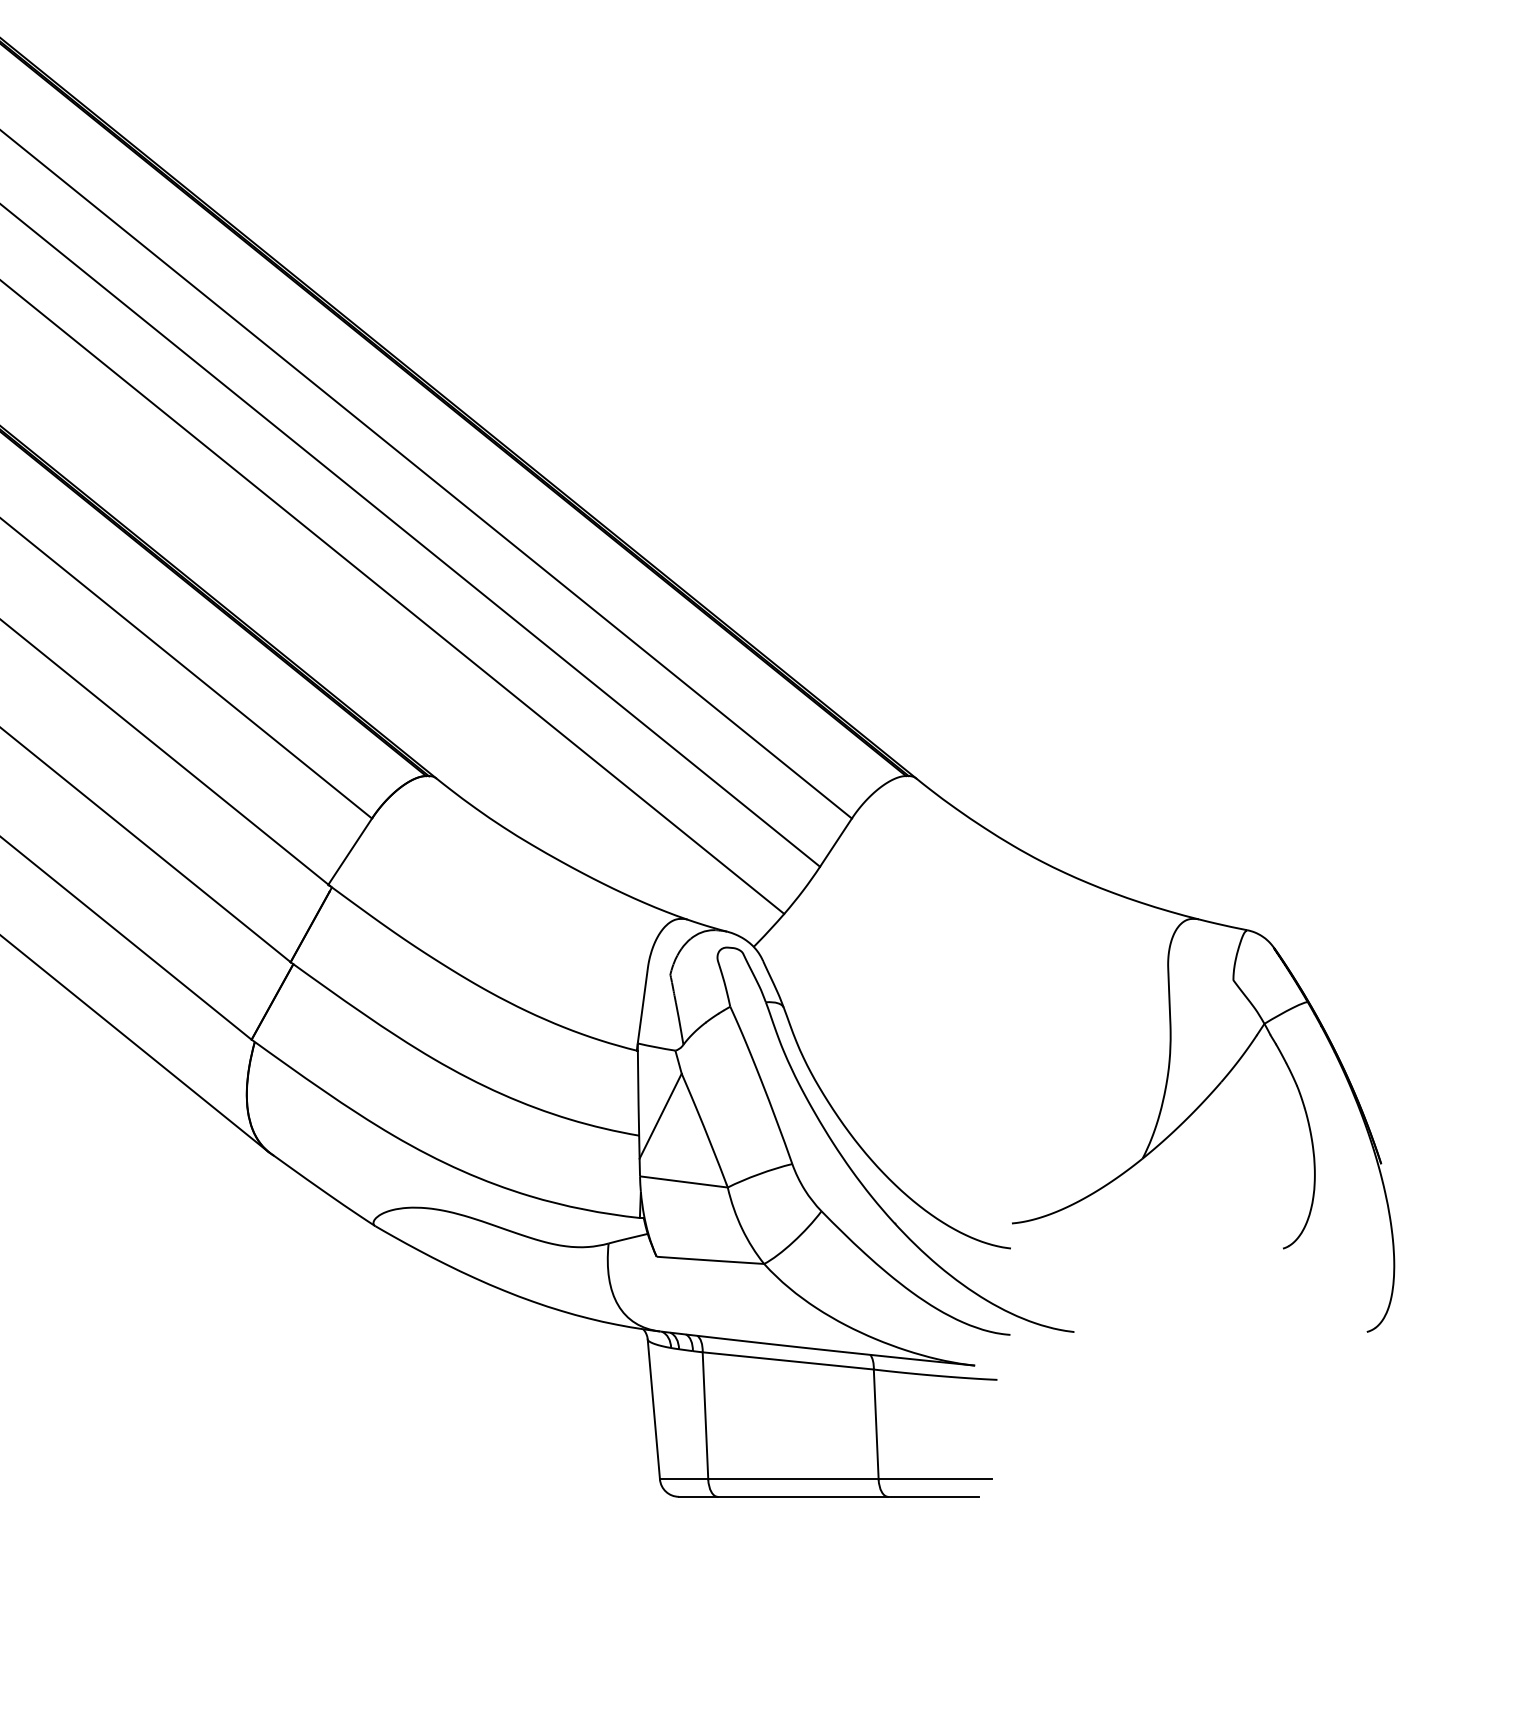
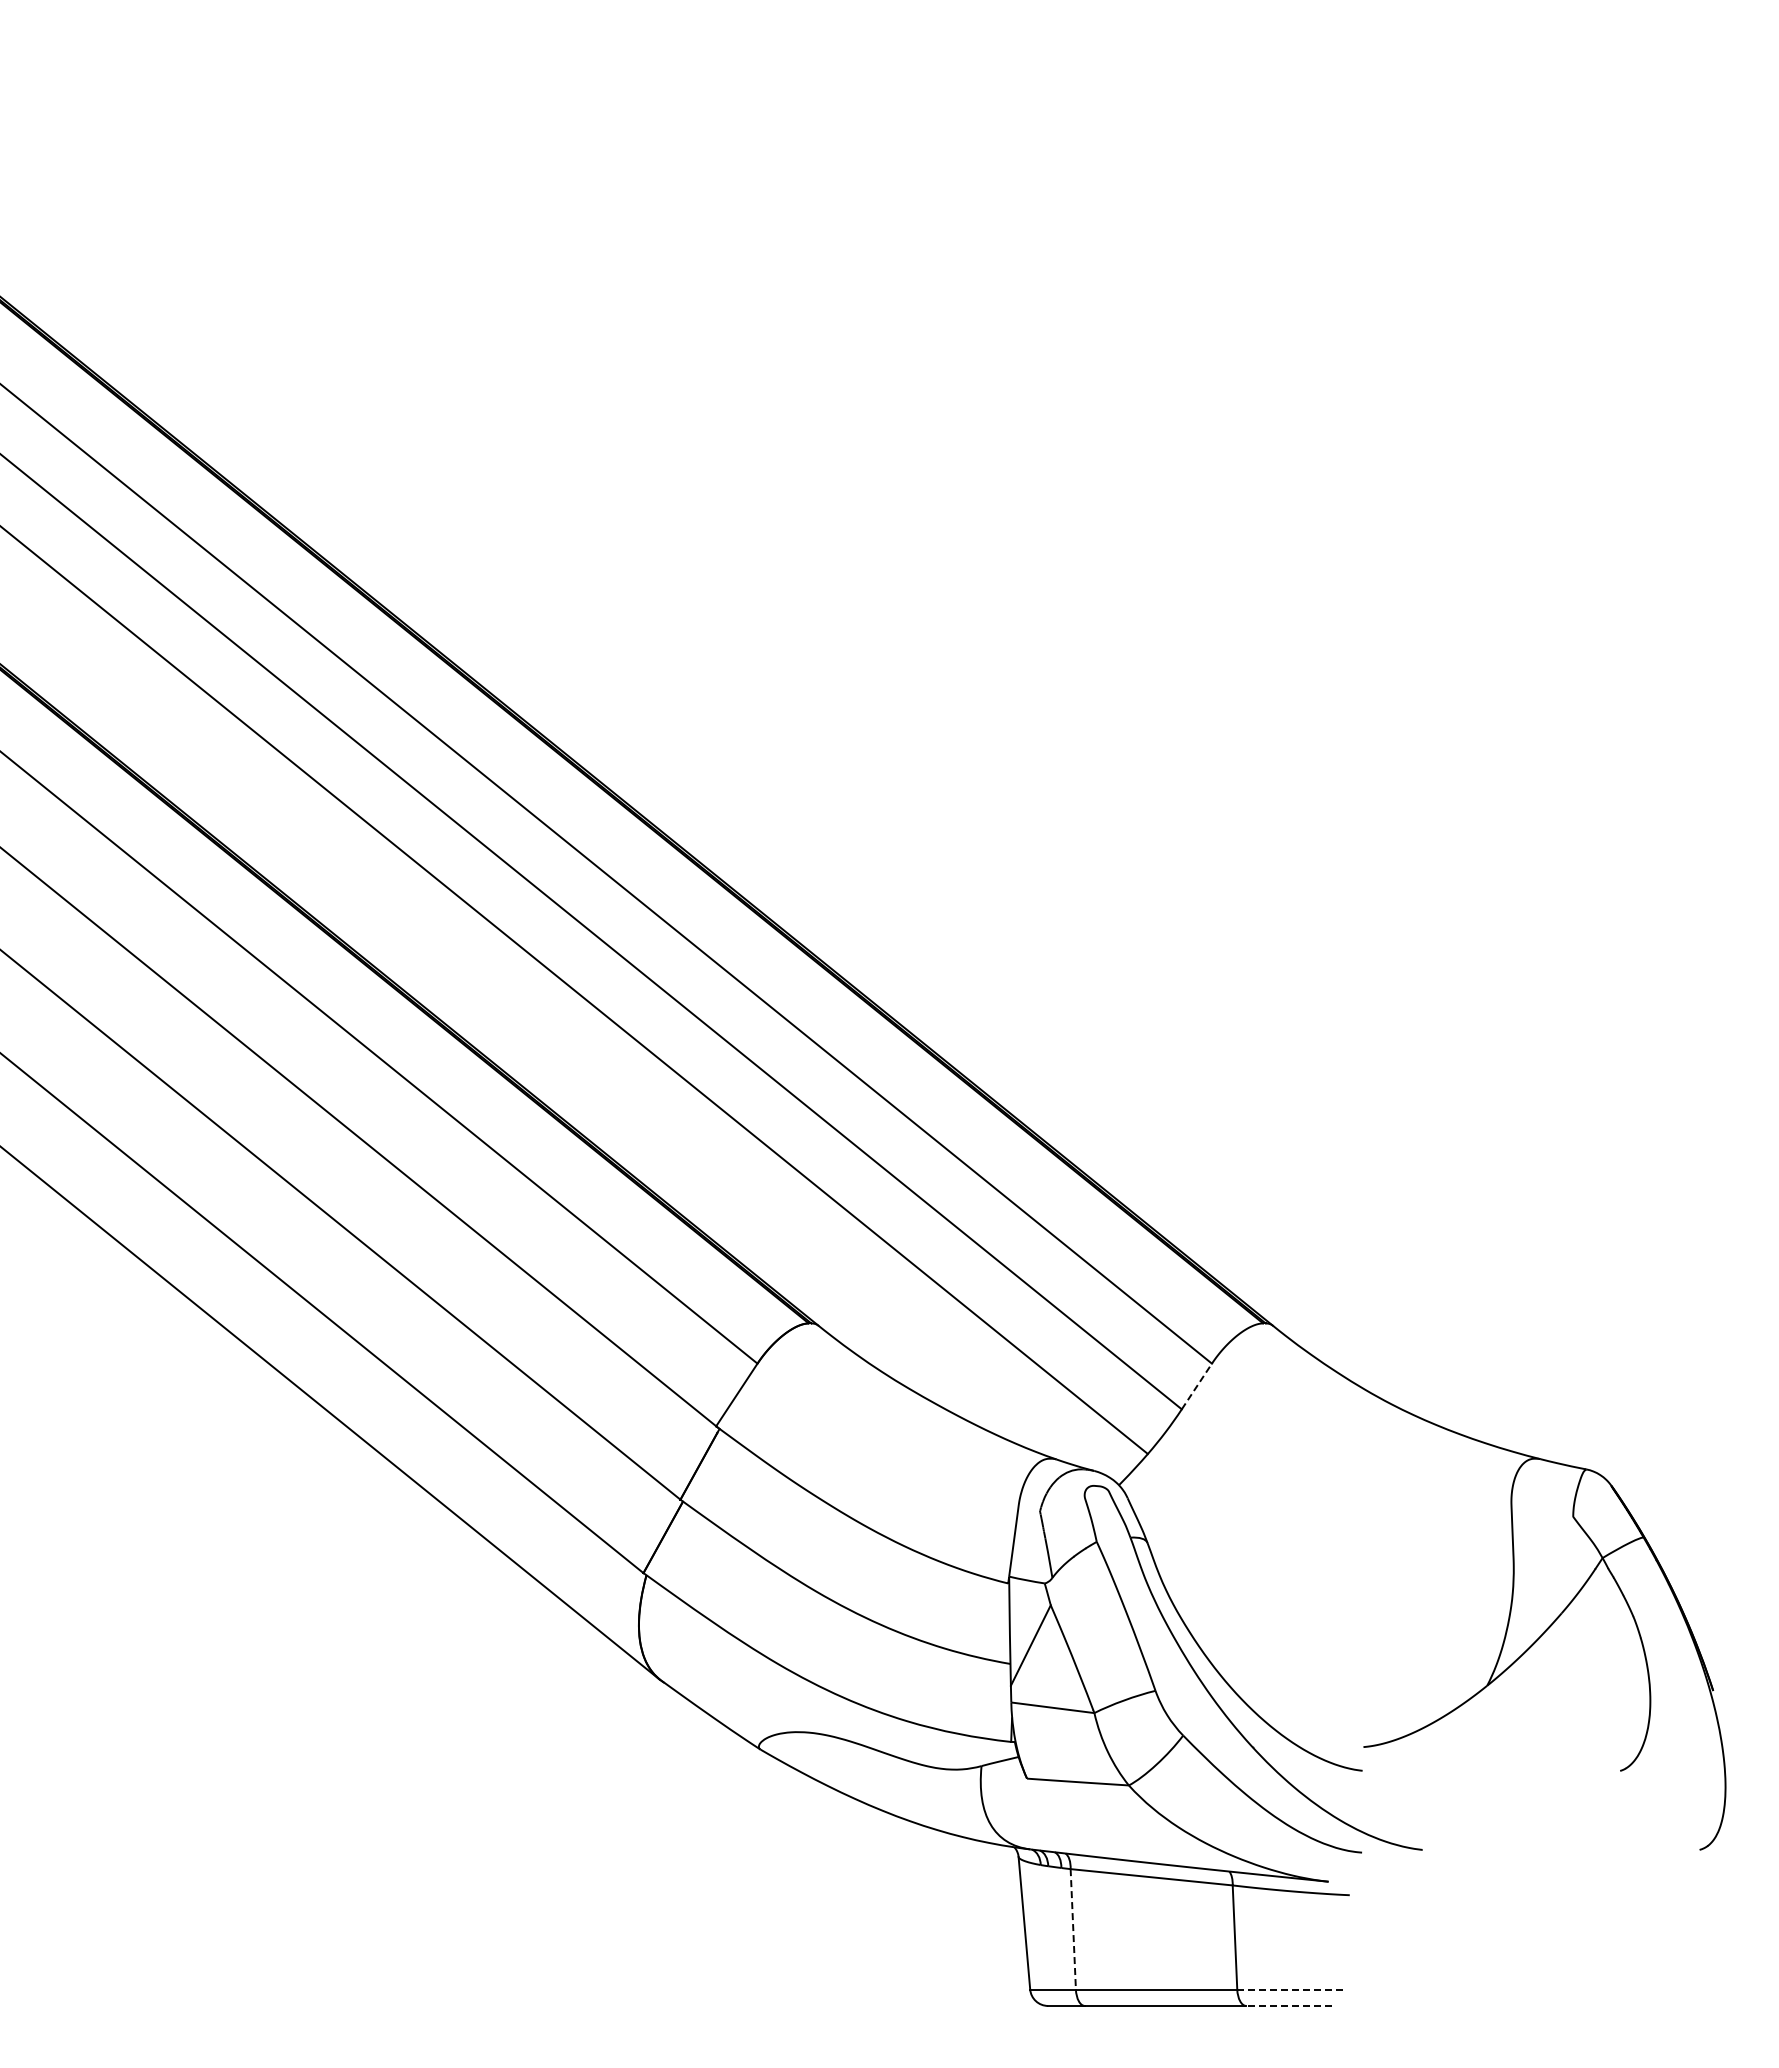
line: (836, 842) -> (1197, 1386), solid -> dashed
line: (705, 1416) -> (1073, 1929), solid -> dashed
line: (935, 1479) -> (1291, 1989), solid -> dashed
line: (932, 1496) -> (1288, 2005), solid -> dashed

